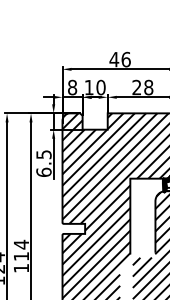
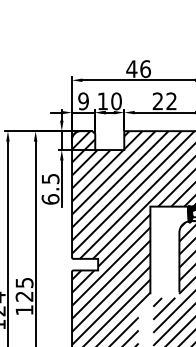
text: (72, 87) -> (83, 101), 8 -> 9
text: (148, 87) -> (171, 101), 28 -> 22
text: (21, 250) -> (24, 289), 114 -> 125

